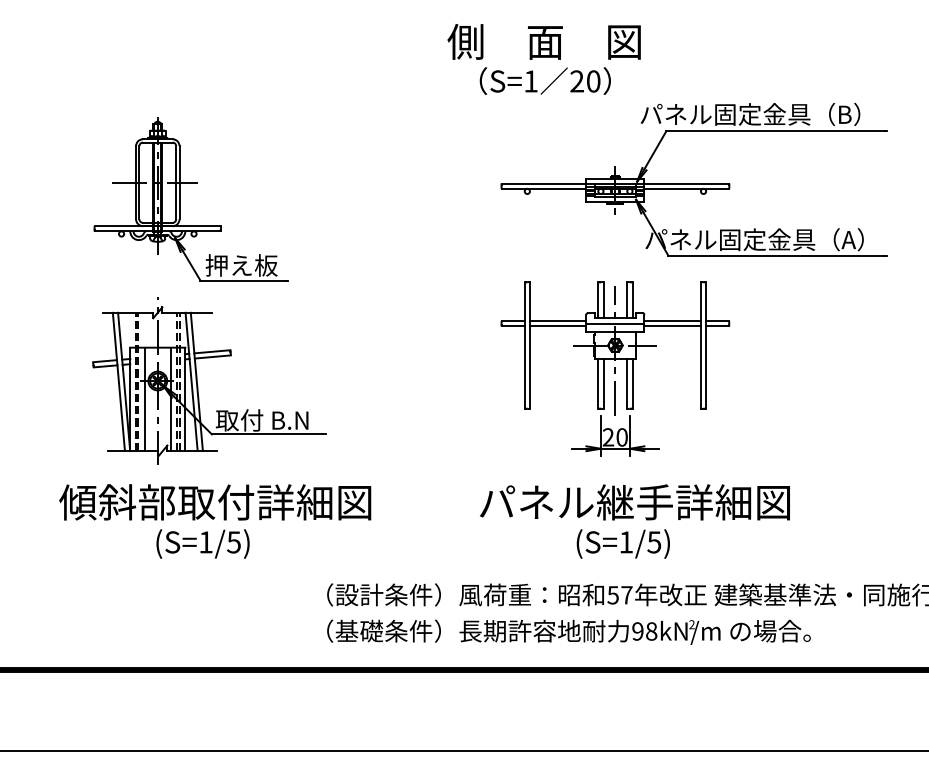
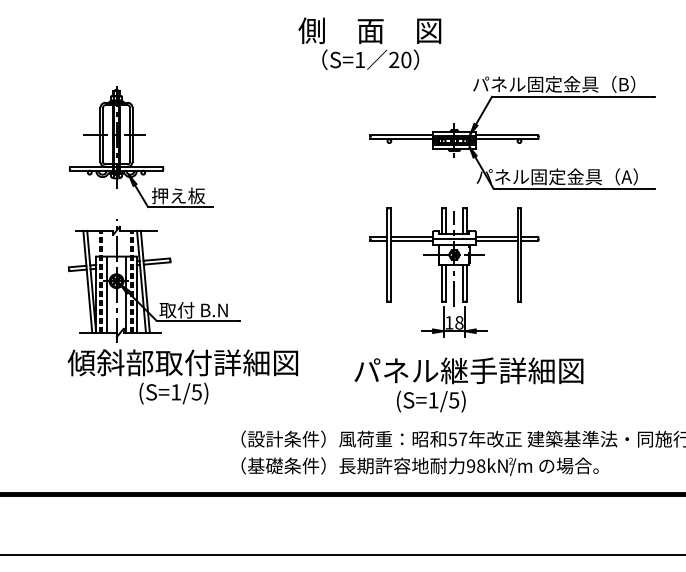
text: (543, 59) -> (369, 43), moved
text: (615, 436) -> (454, 322), 20 -> 18
text: (214, 520) -> (182, 376), moved
text: (623, 543) -> (431, 401), moved

